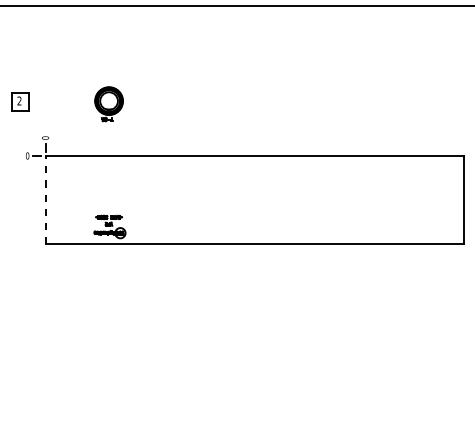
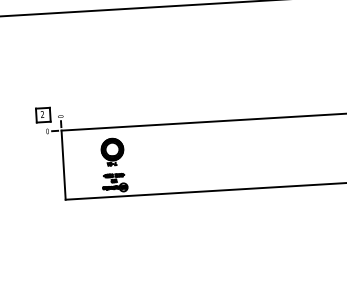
part: (20, 101) -> (43, 114), moved
part: (108, 104) -> (112, 152), moved
line: (45, 199) -> (63, 164), dashed -> solid

